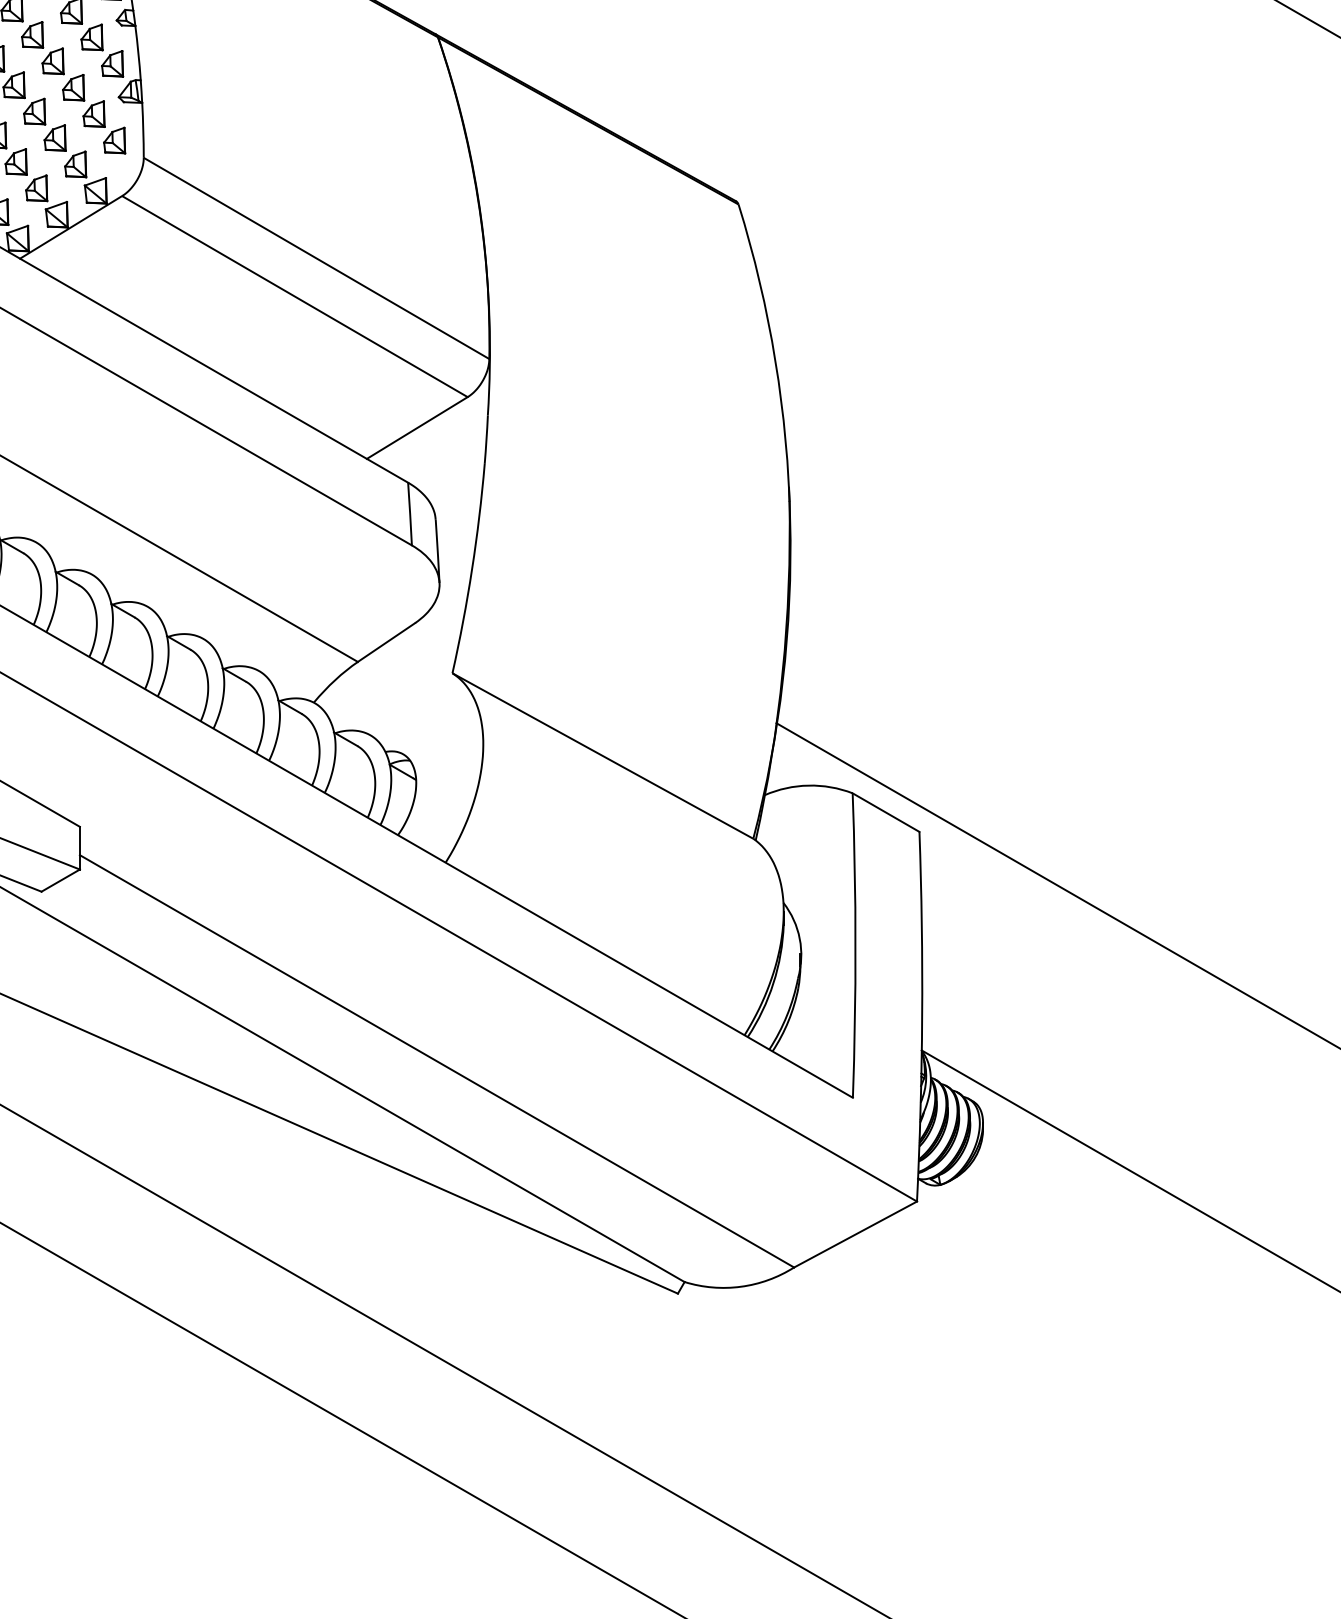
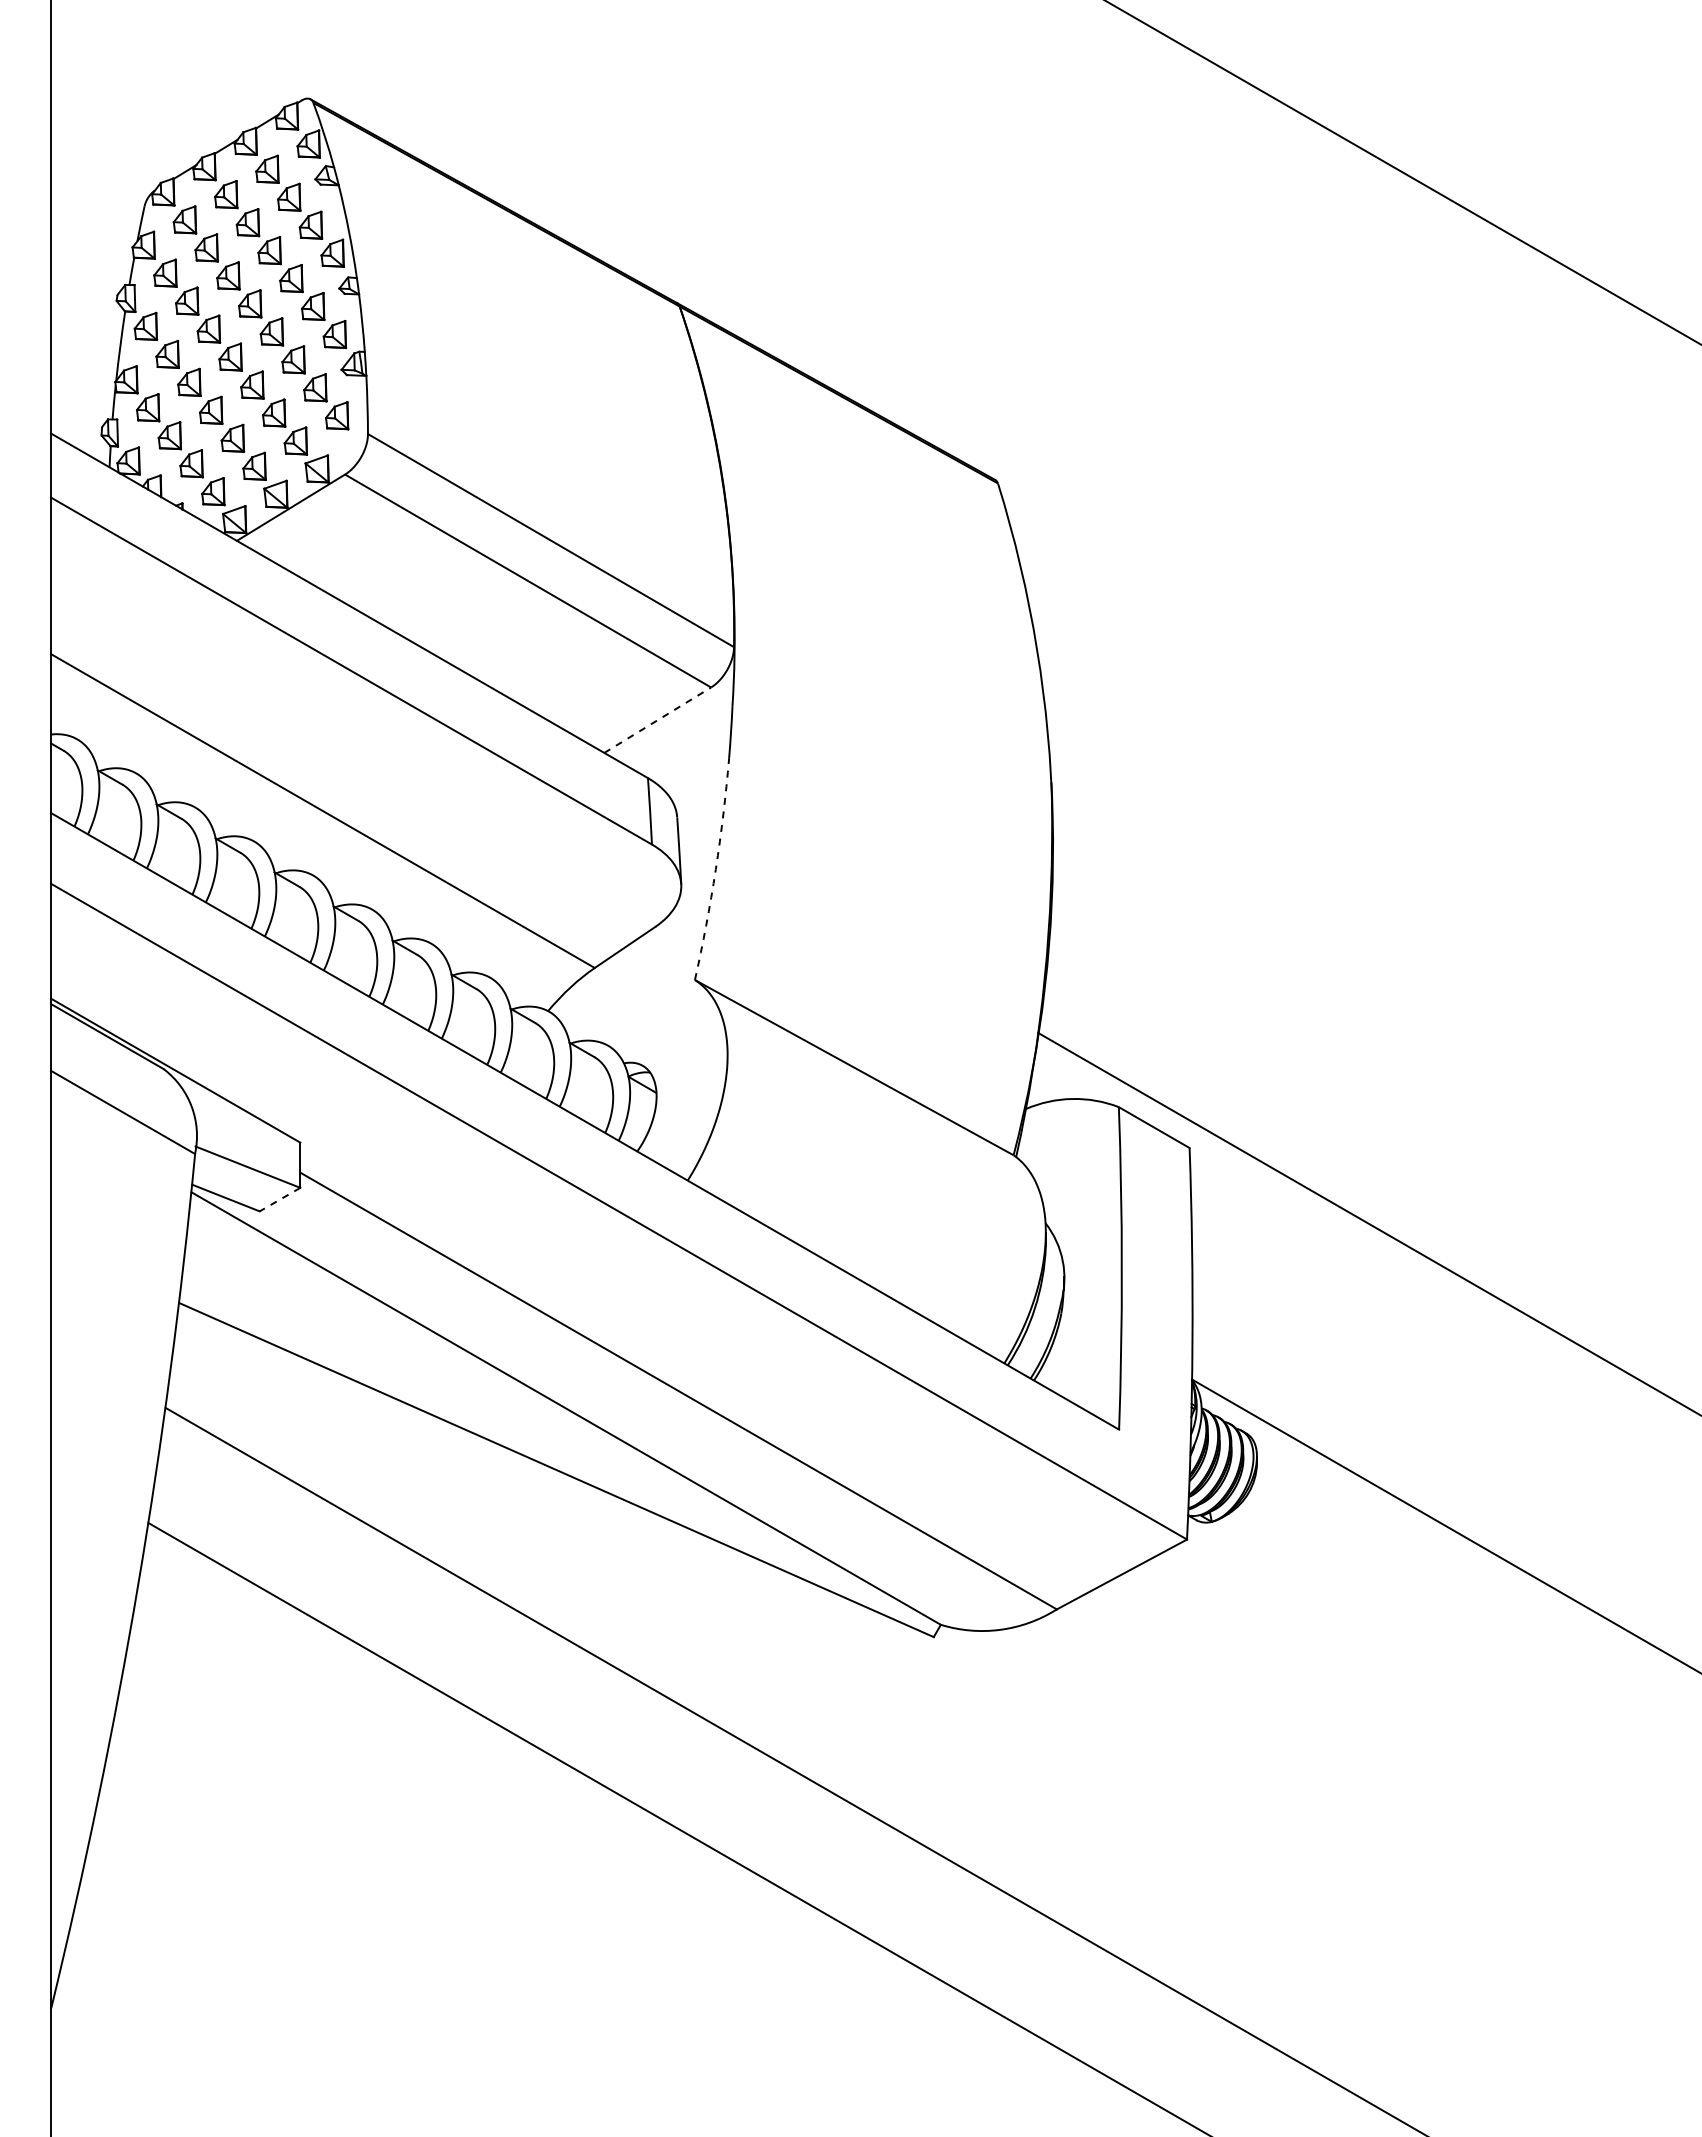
line: (417, 428) -> (657, 720), solid -> dashed
arc: (471, 568) -> (715, 869), solid -> dashed
line: (60, 880) -> (279, 1199), solid -> dashed

